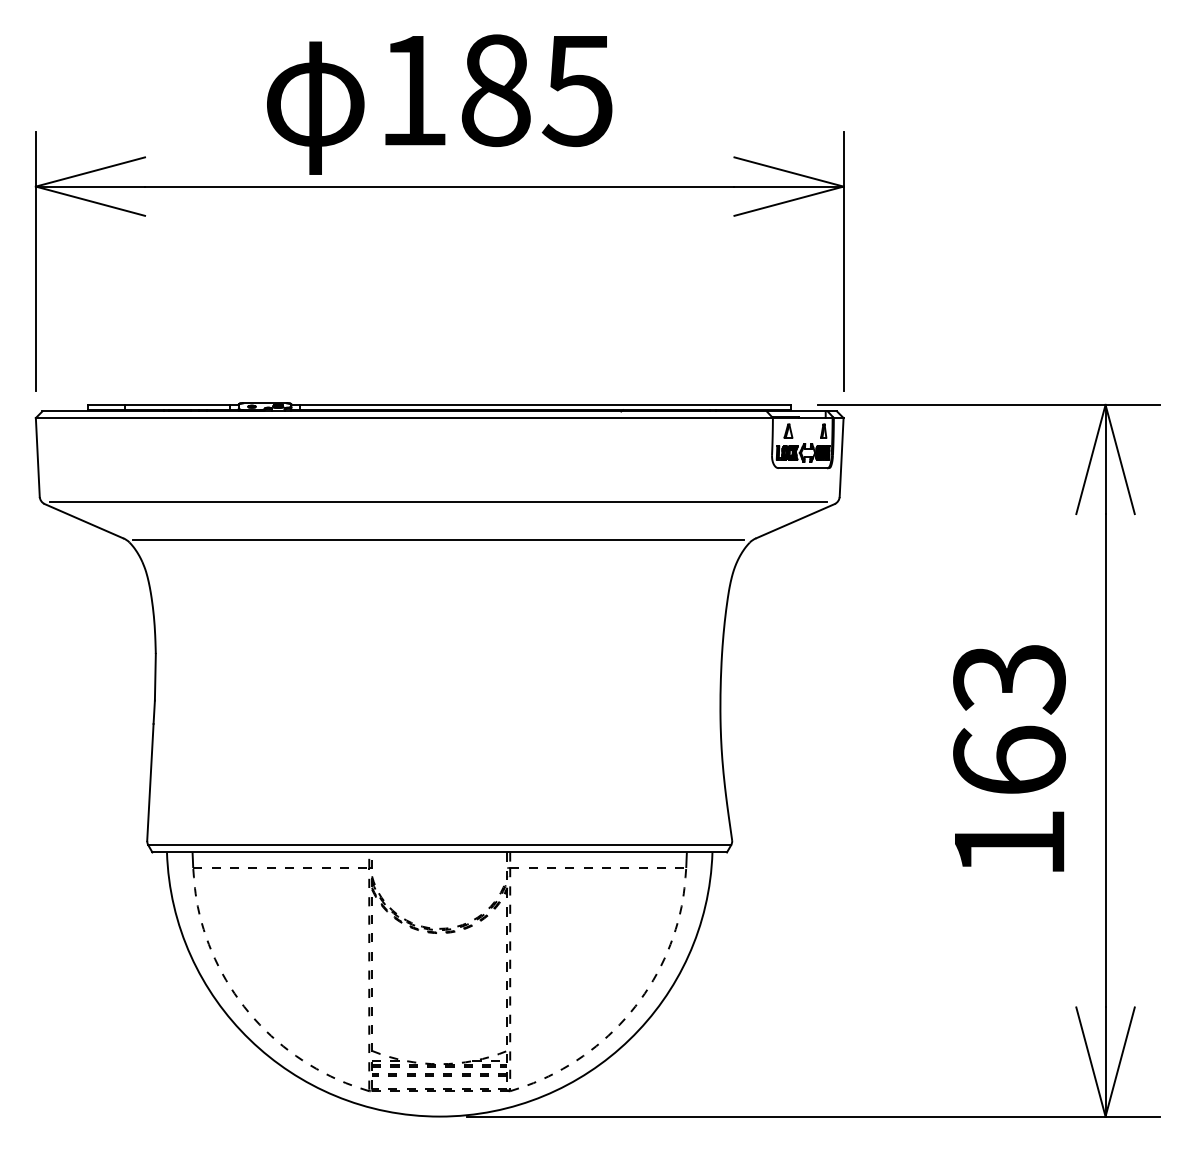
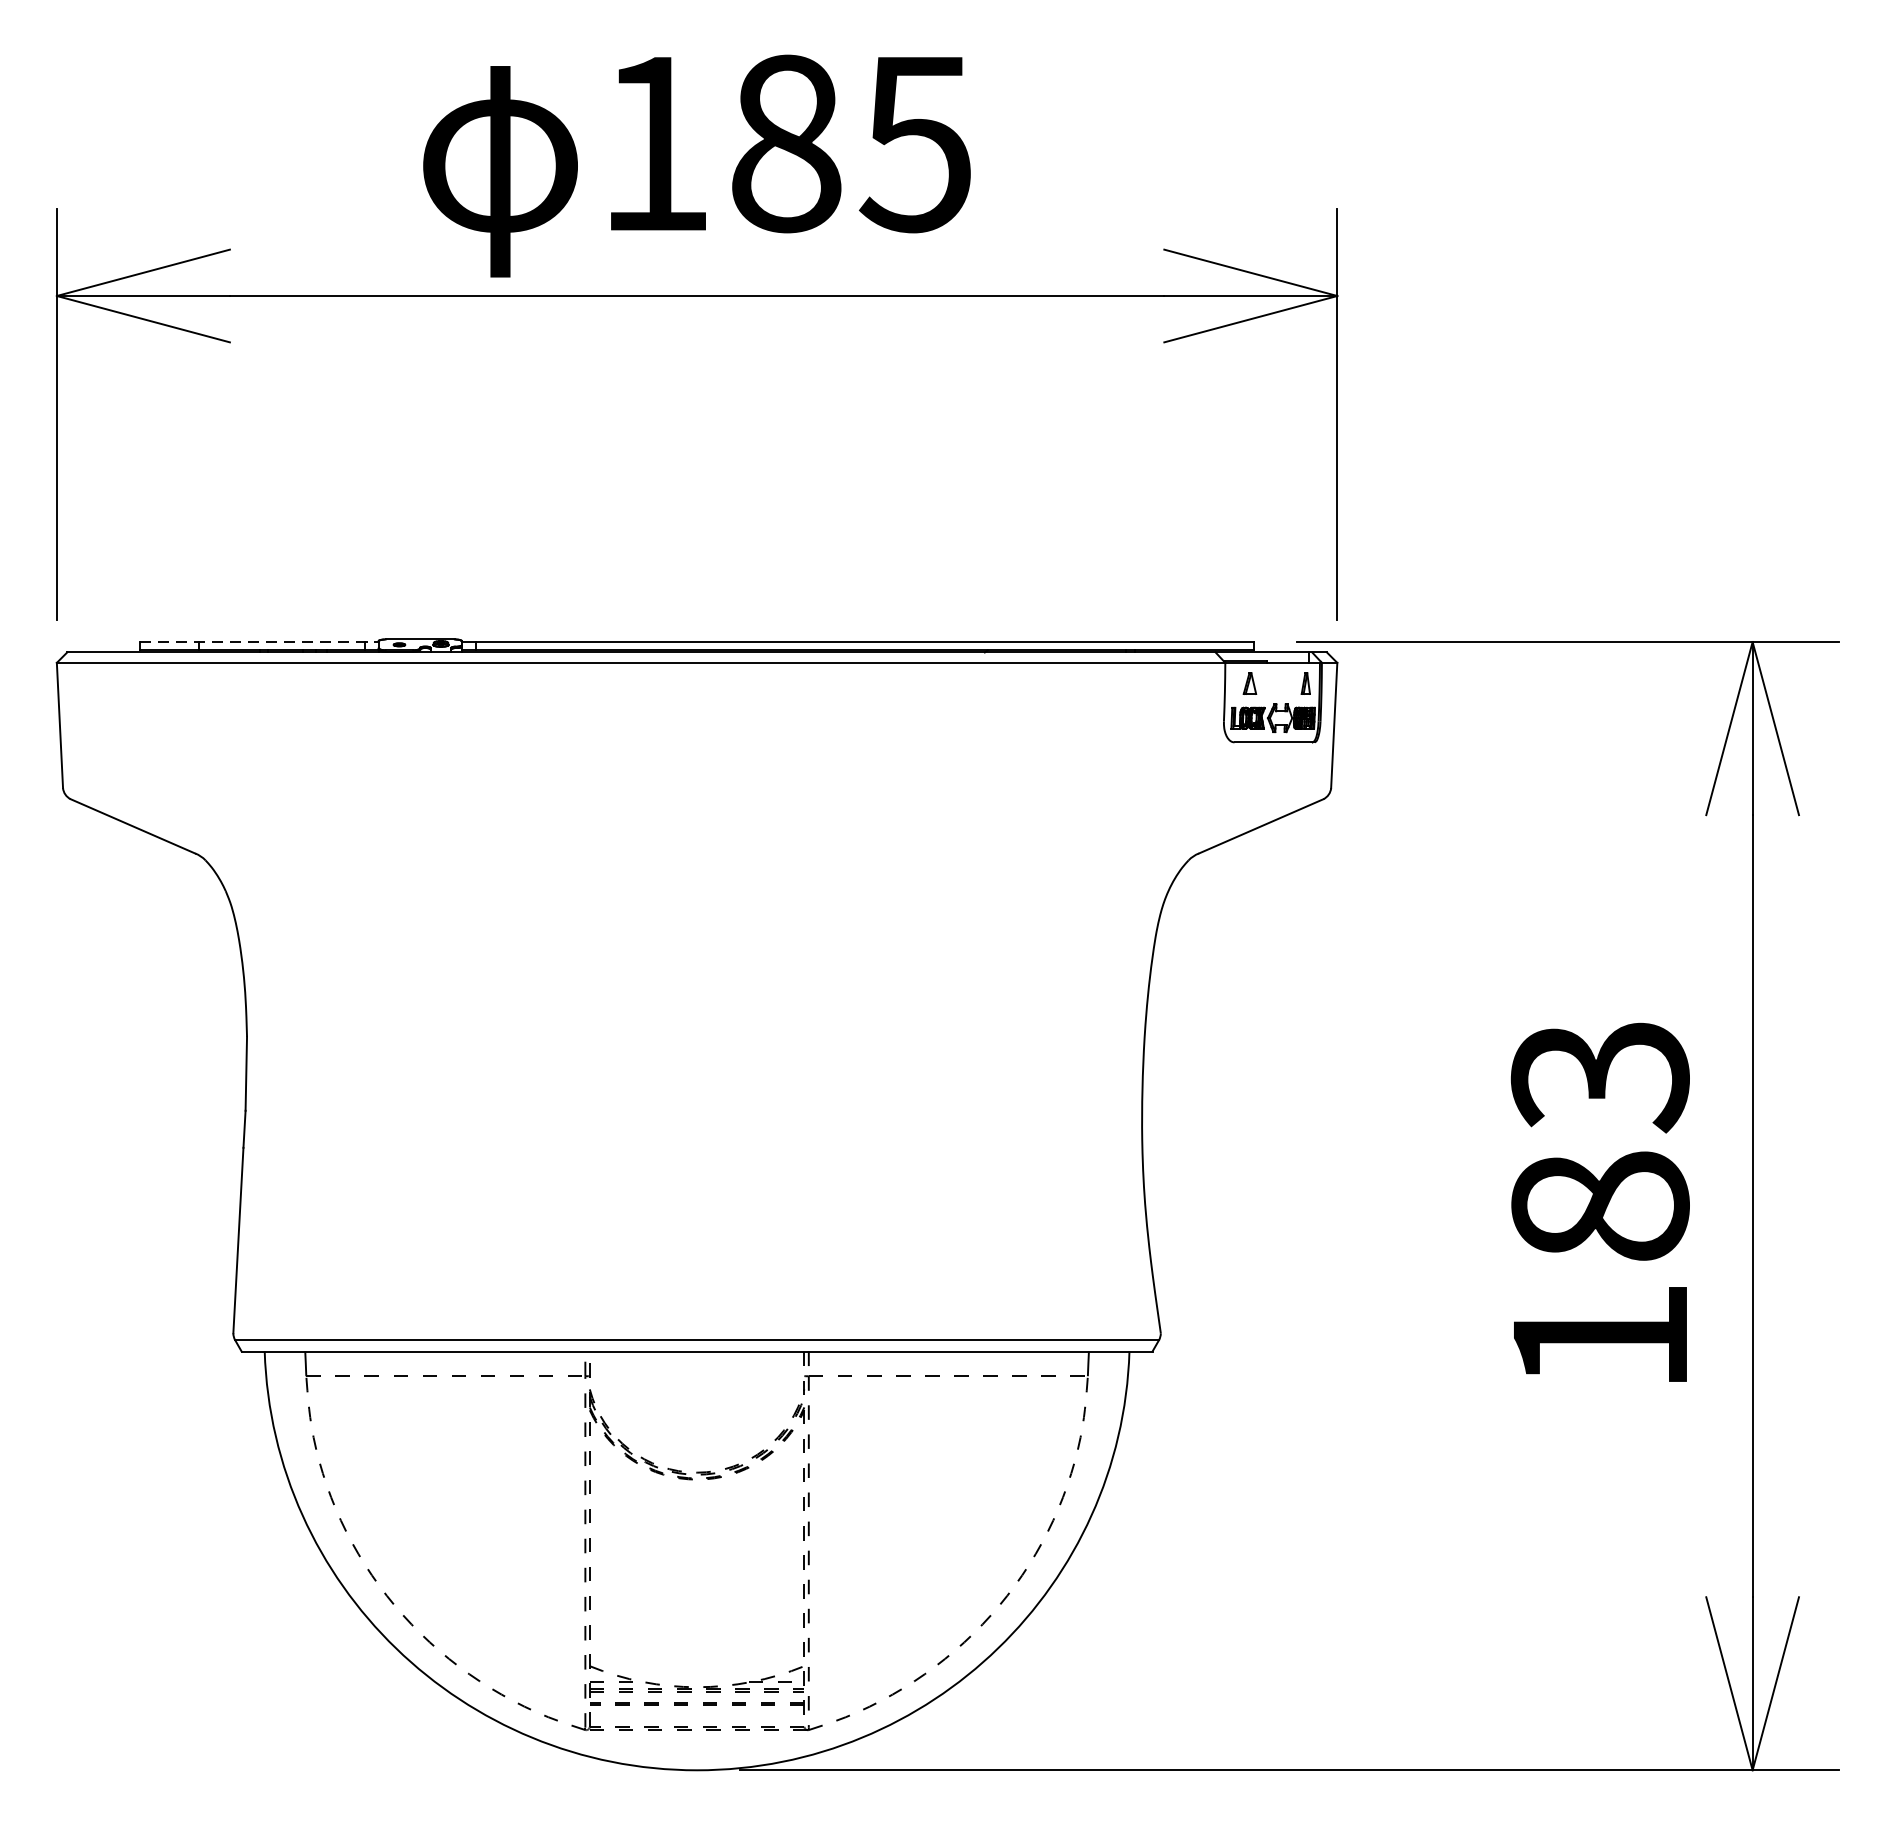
line: (164, 404) -> (260, 641), solid -> dashed
line: (437, 502) -> (693, 796), removed
line: (437, 539) -> (693, 855), removed
text: (1009, 760) -> (1600, 1205), 163 -> 183

